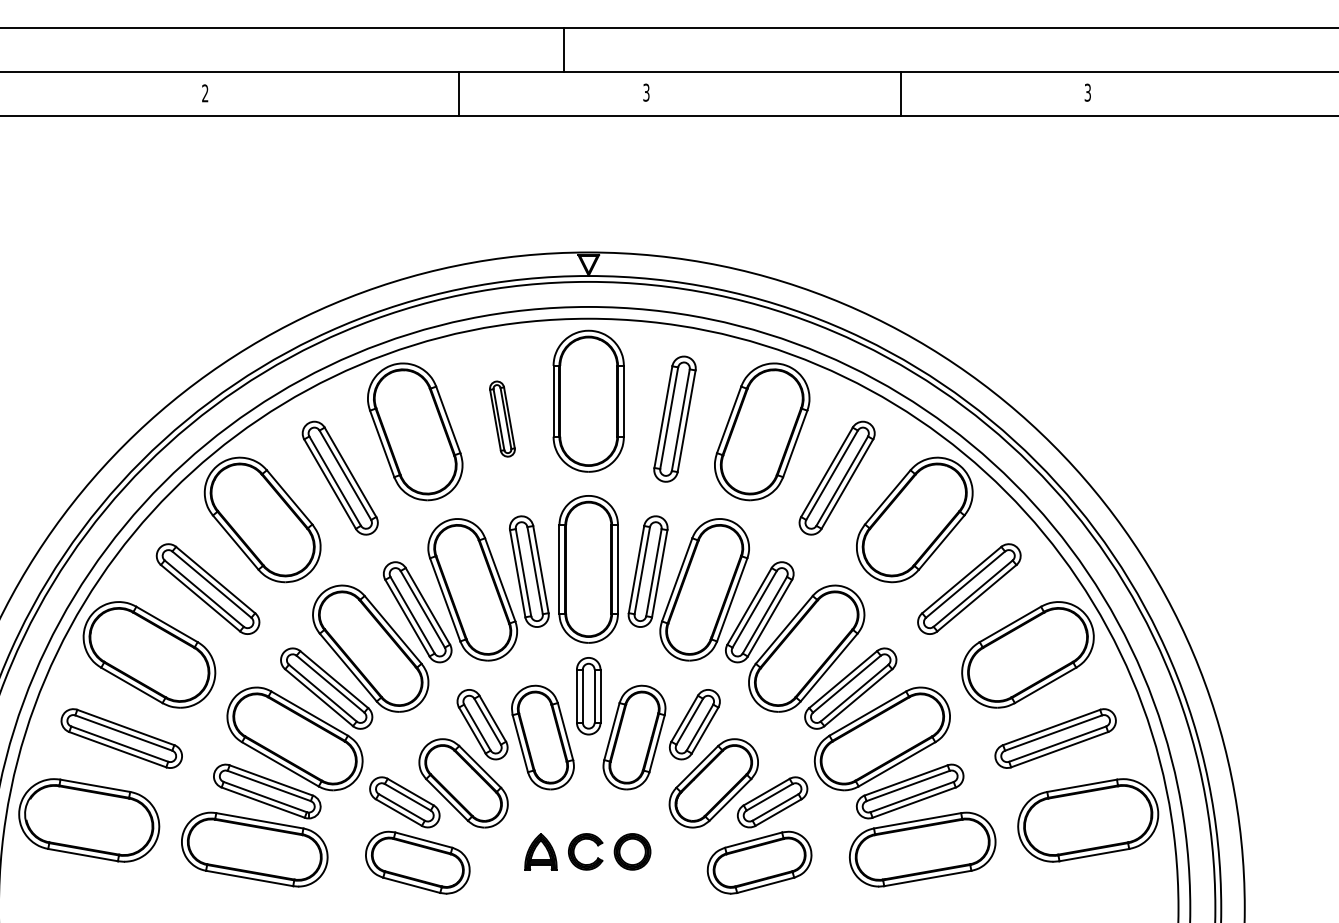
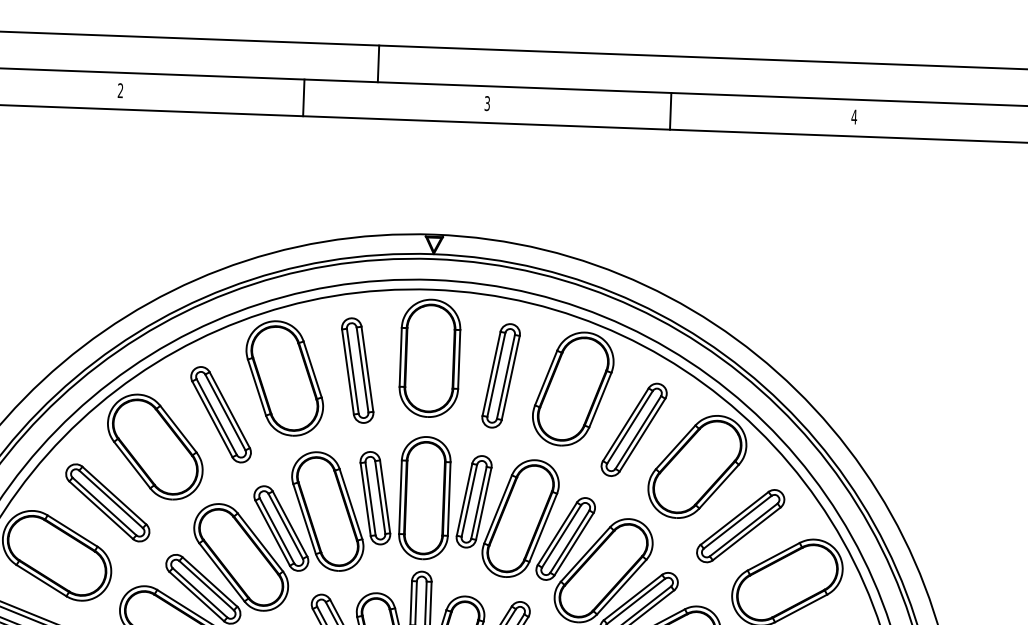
line: (563, 49) -> (378, 63), moved
text: (1087, 92) -> (854, 116), 3 -> 4
line: (458, 93) -> (303, 97), moved
line: (900, 93) -> (670, 110), moved
part: (502, 418) -> (357, 370), size x1.67

